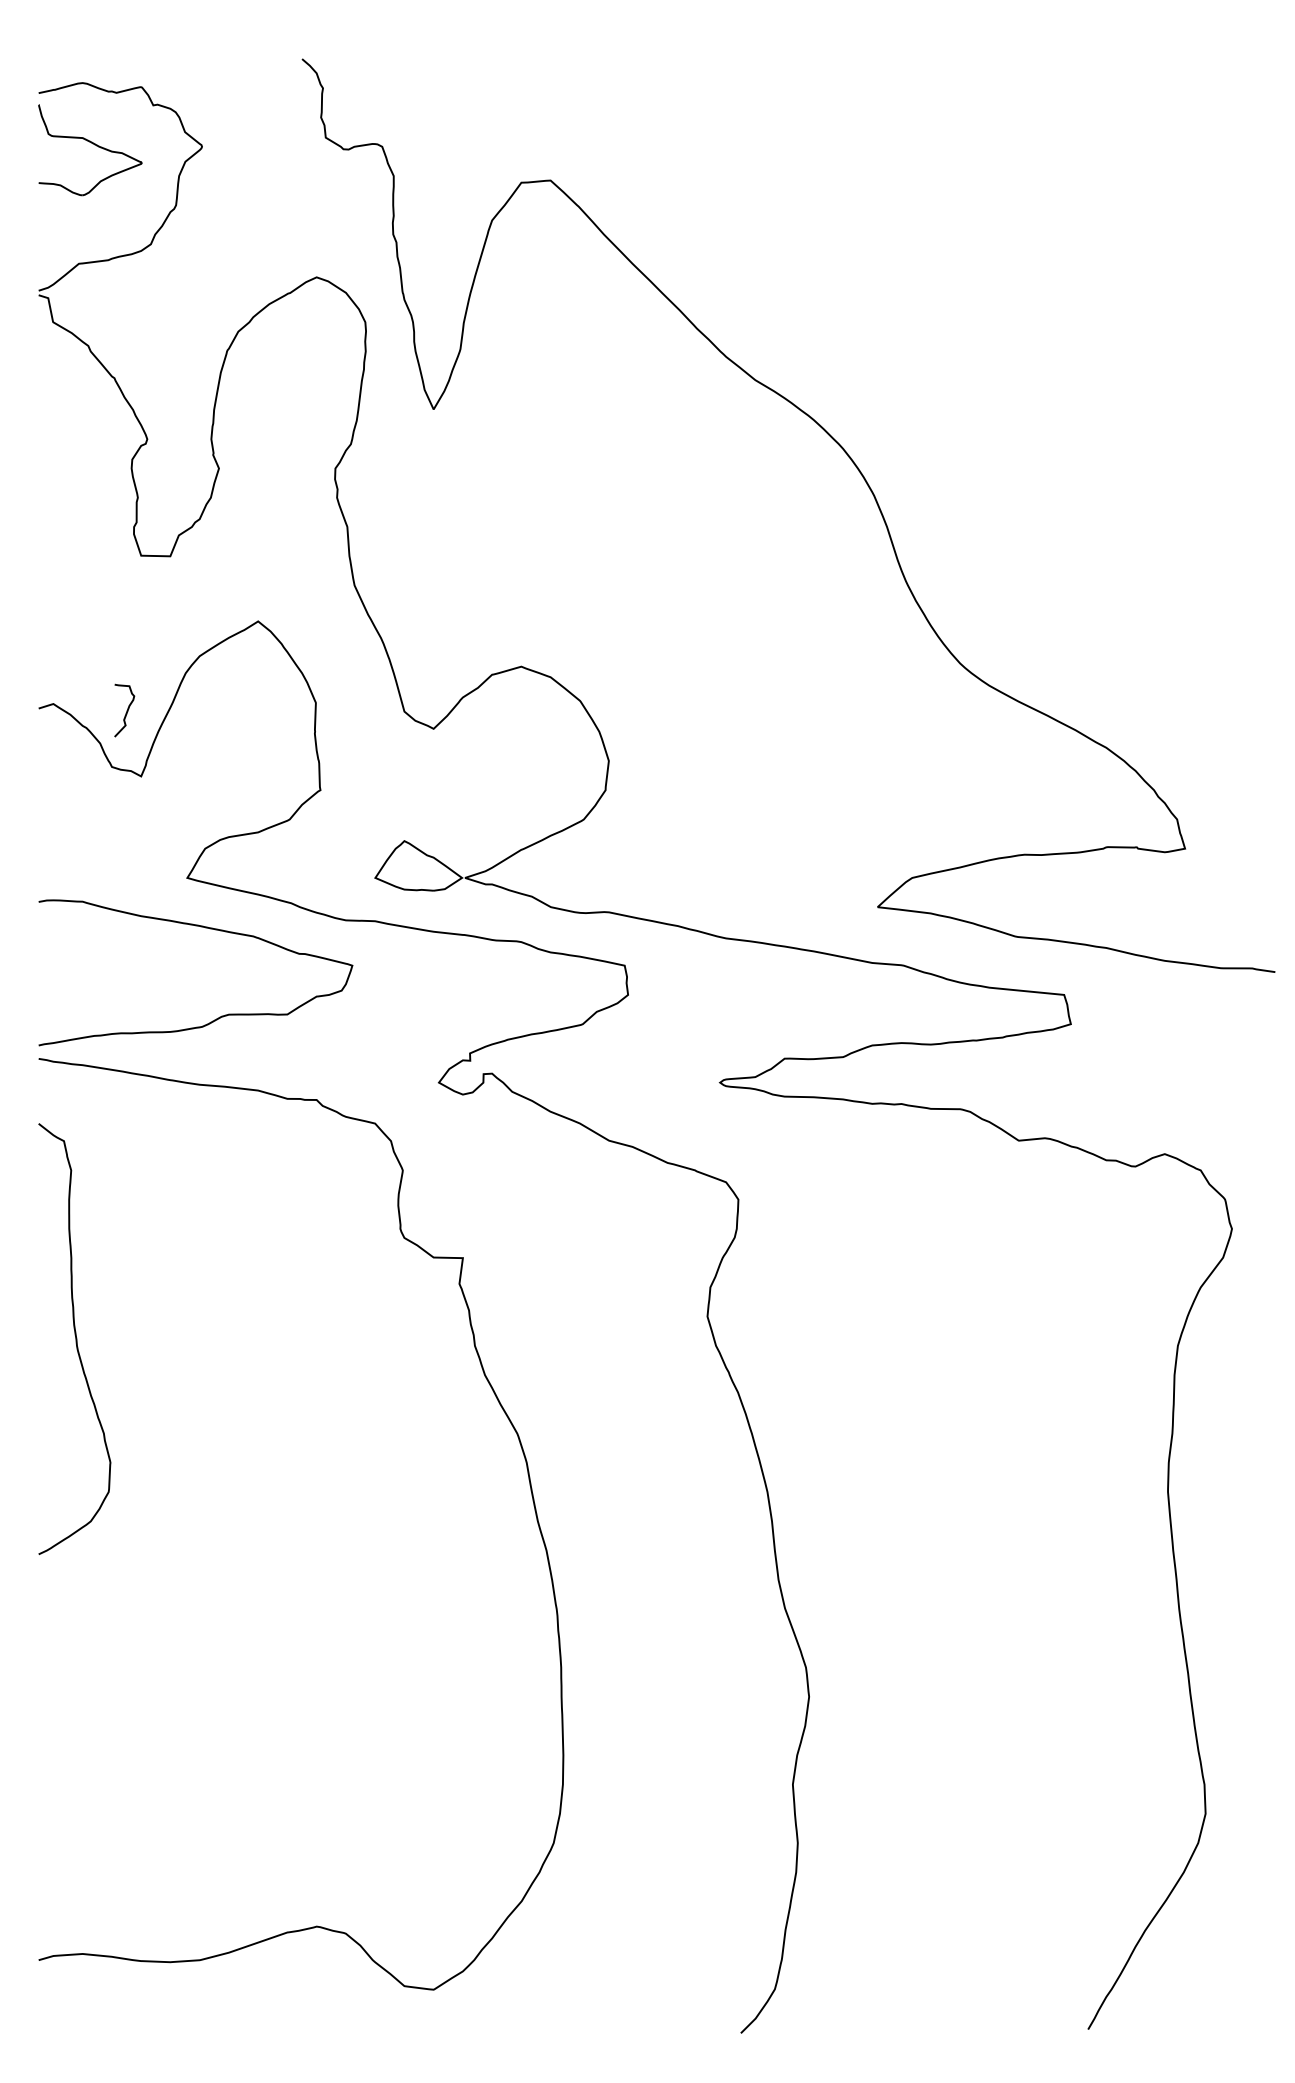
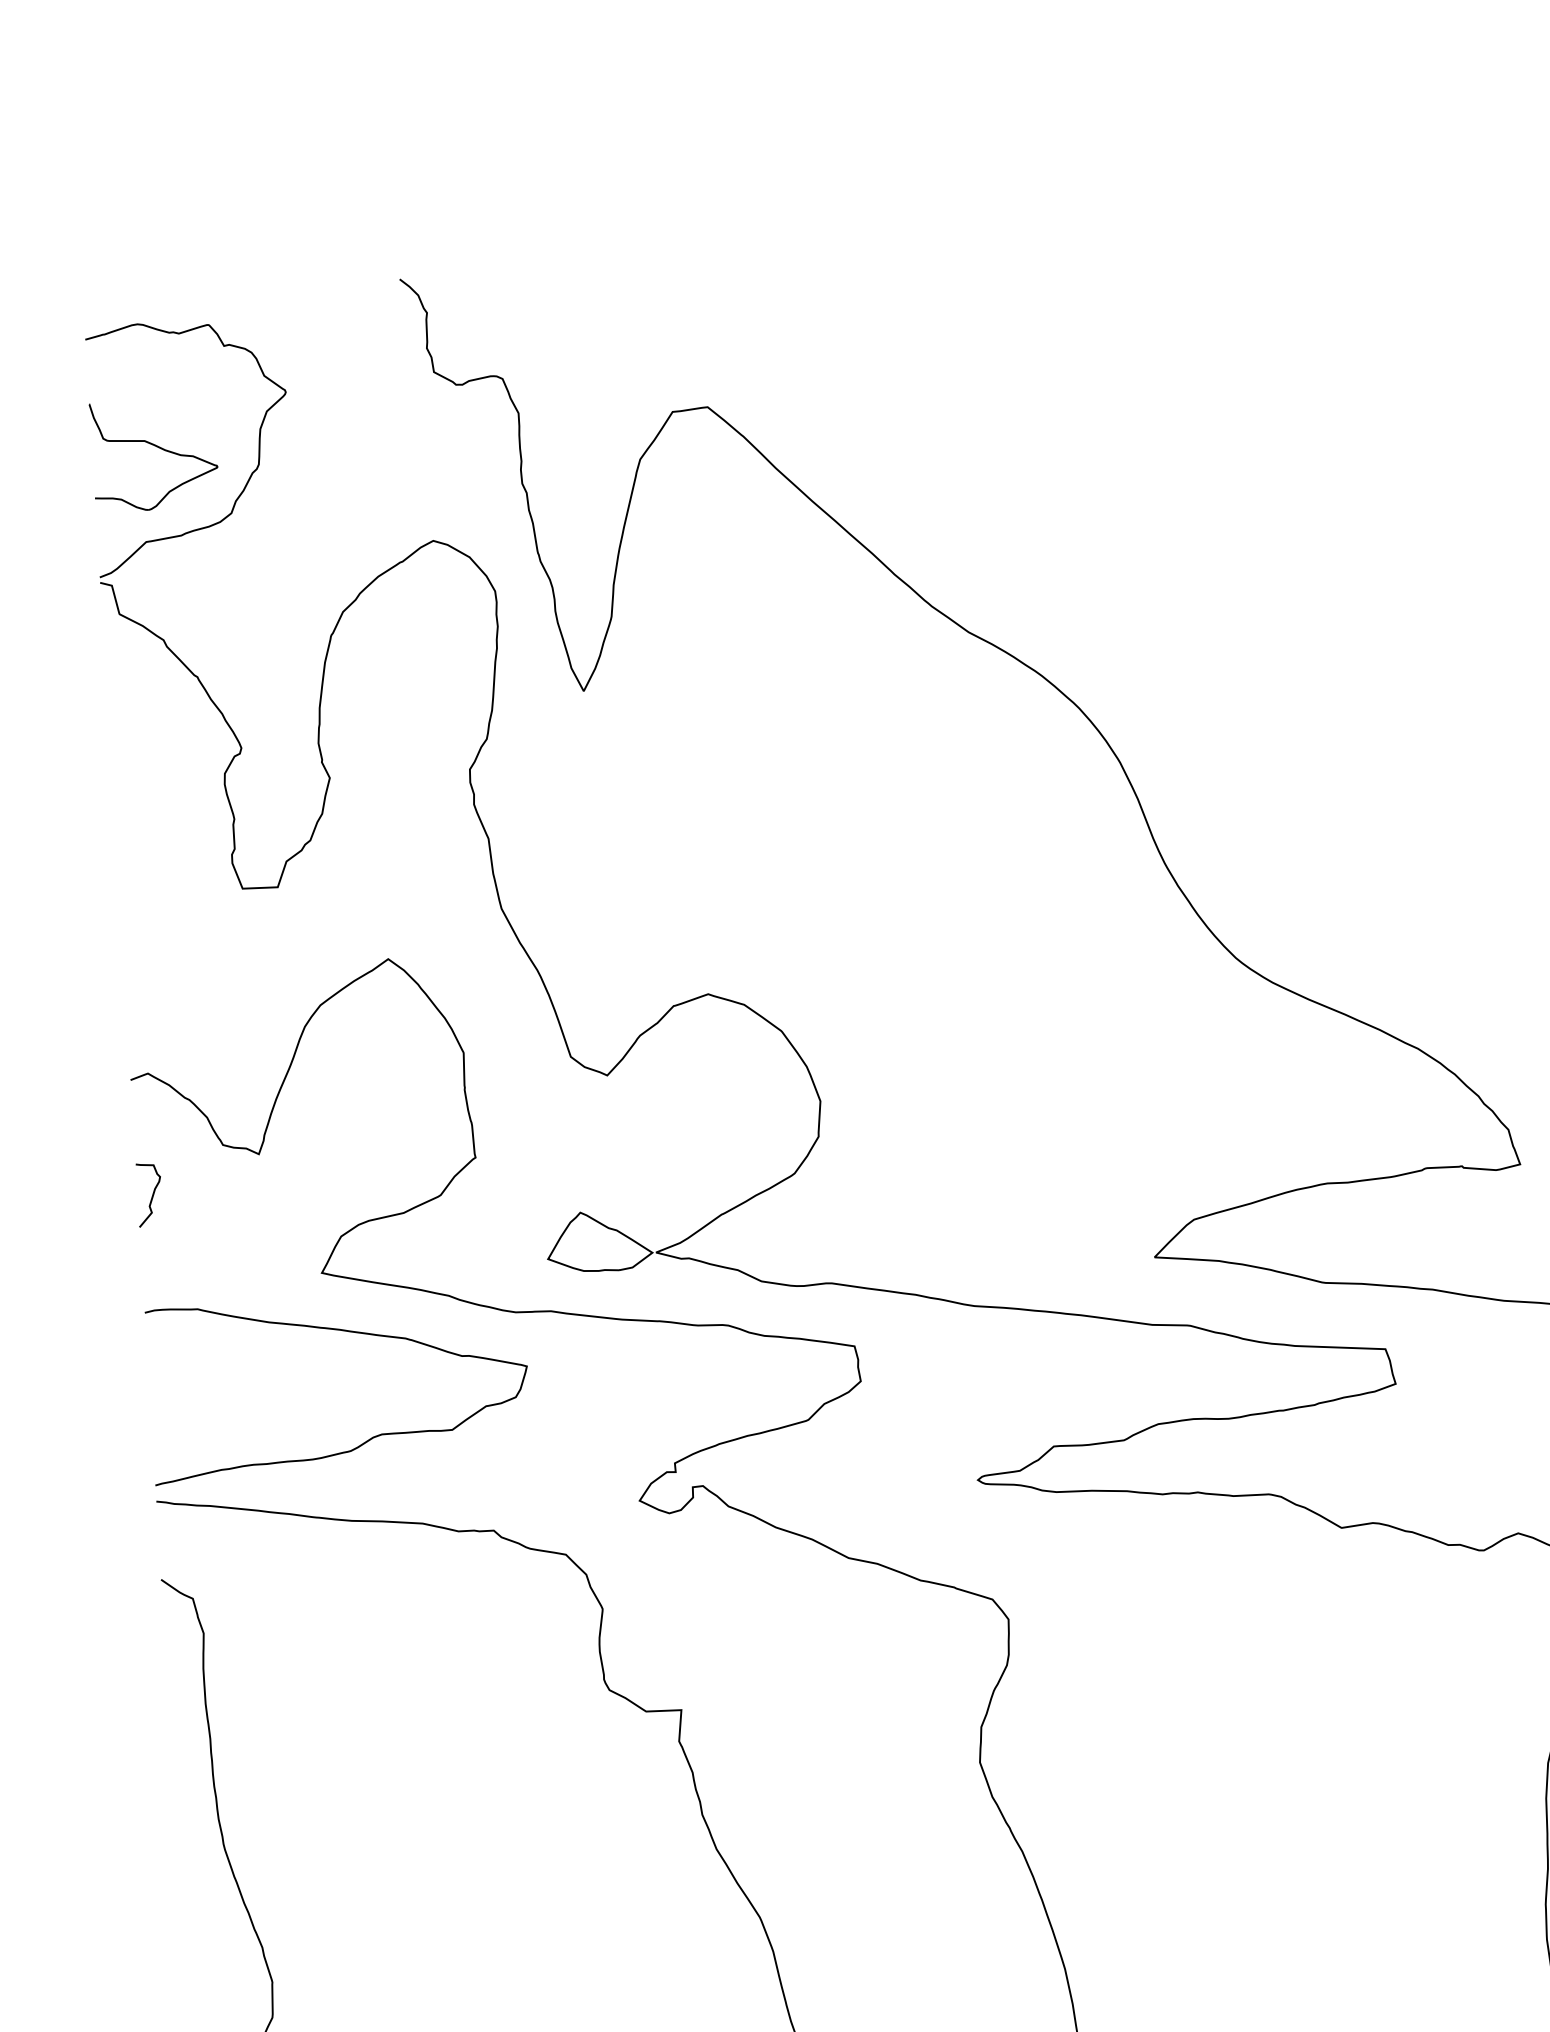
part: (92, 144) -> (156, 448), moved
curve: (126, 710) -> (151, 1194), moved

